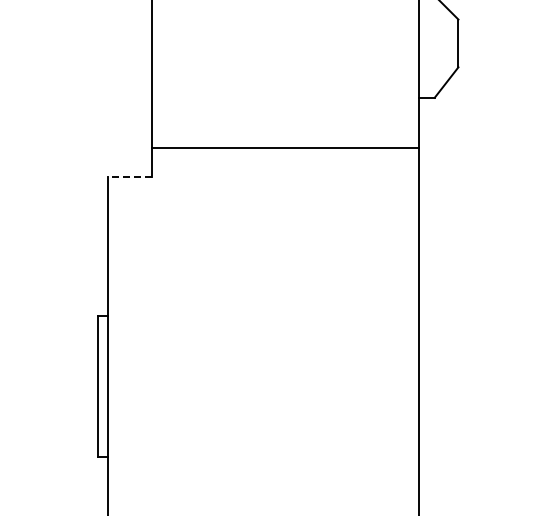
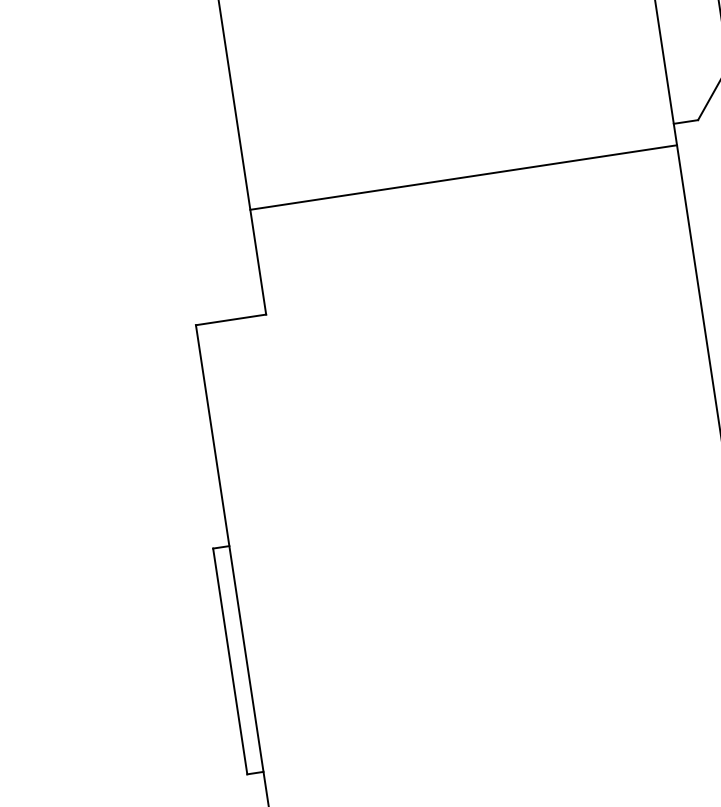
line: (285, 148) -> (463, 177), moved
line: (129, 177) -> (230, 320), dashed -> solid

